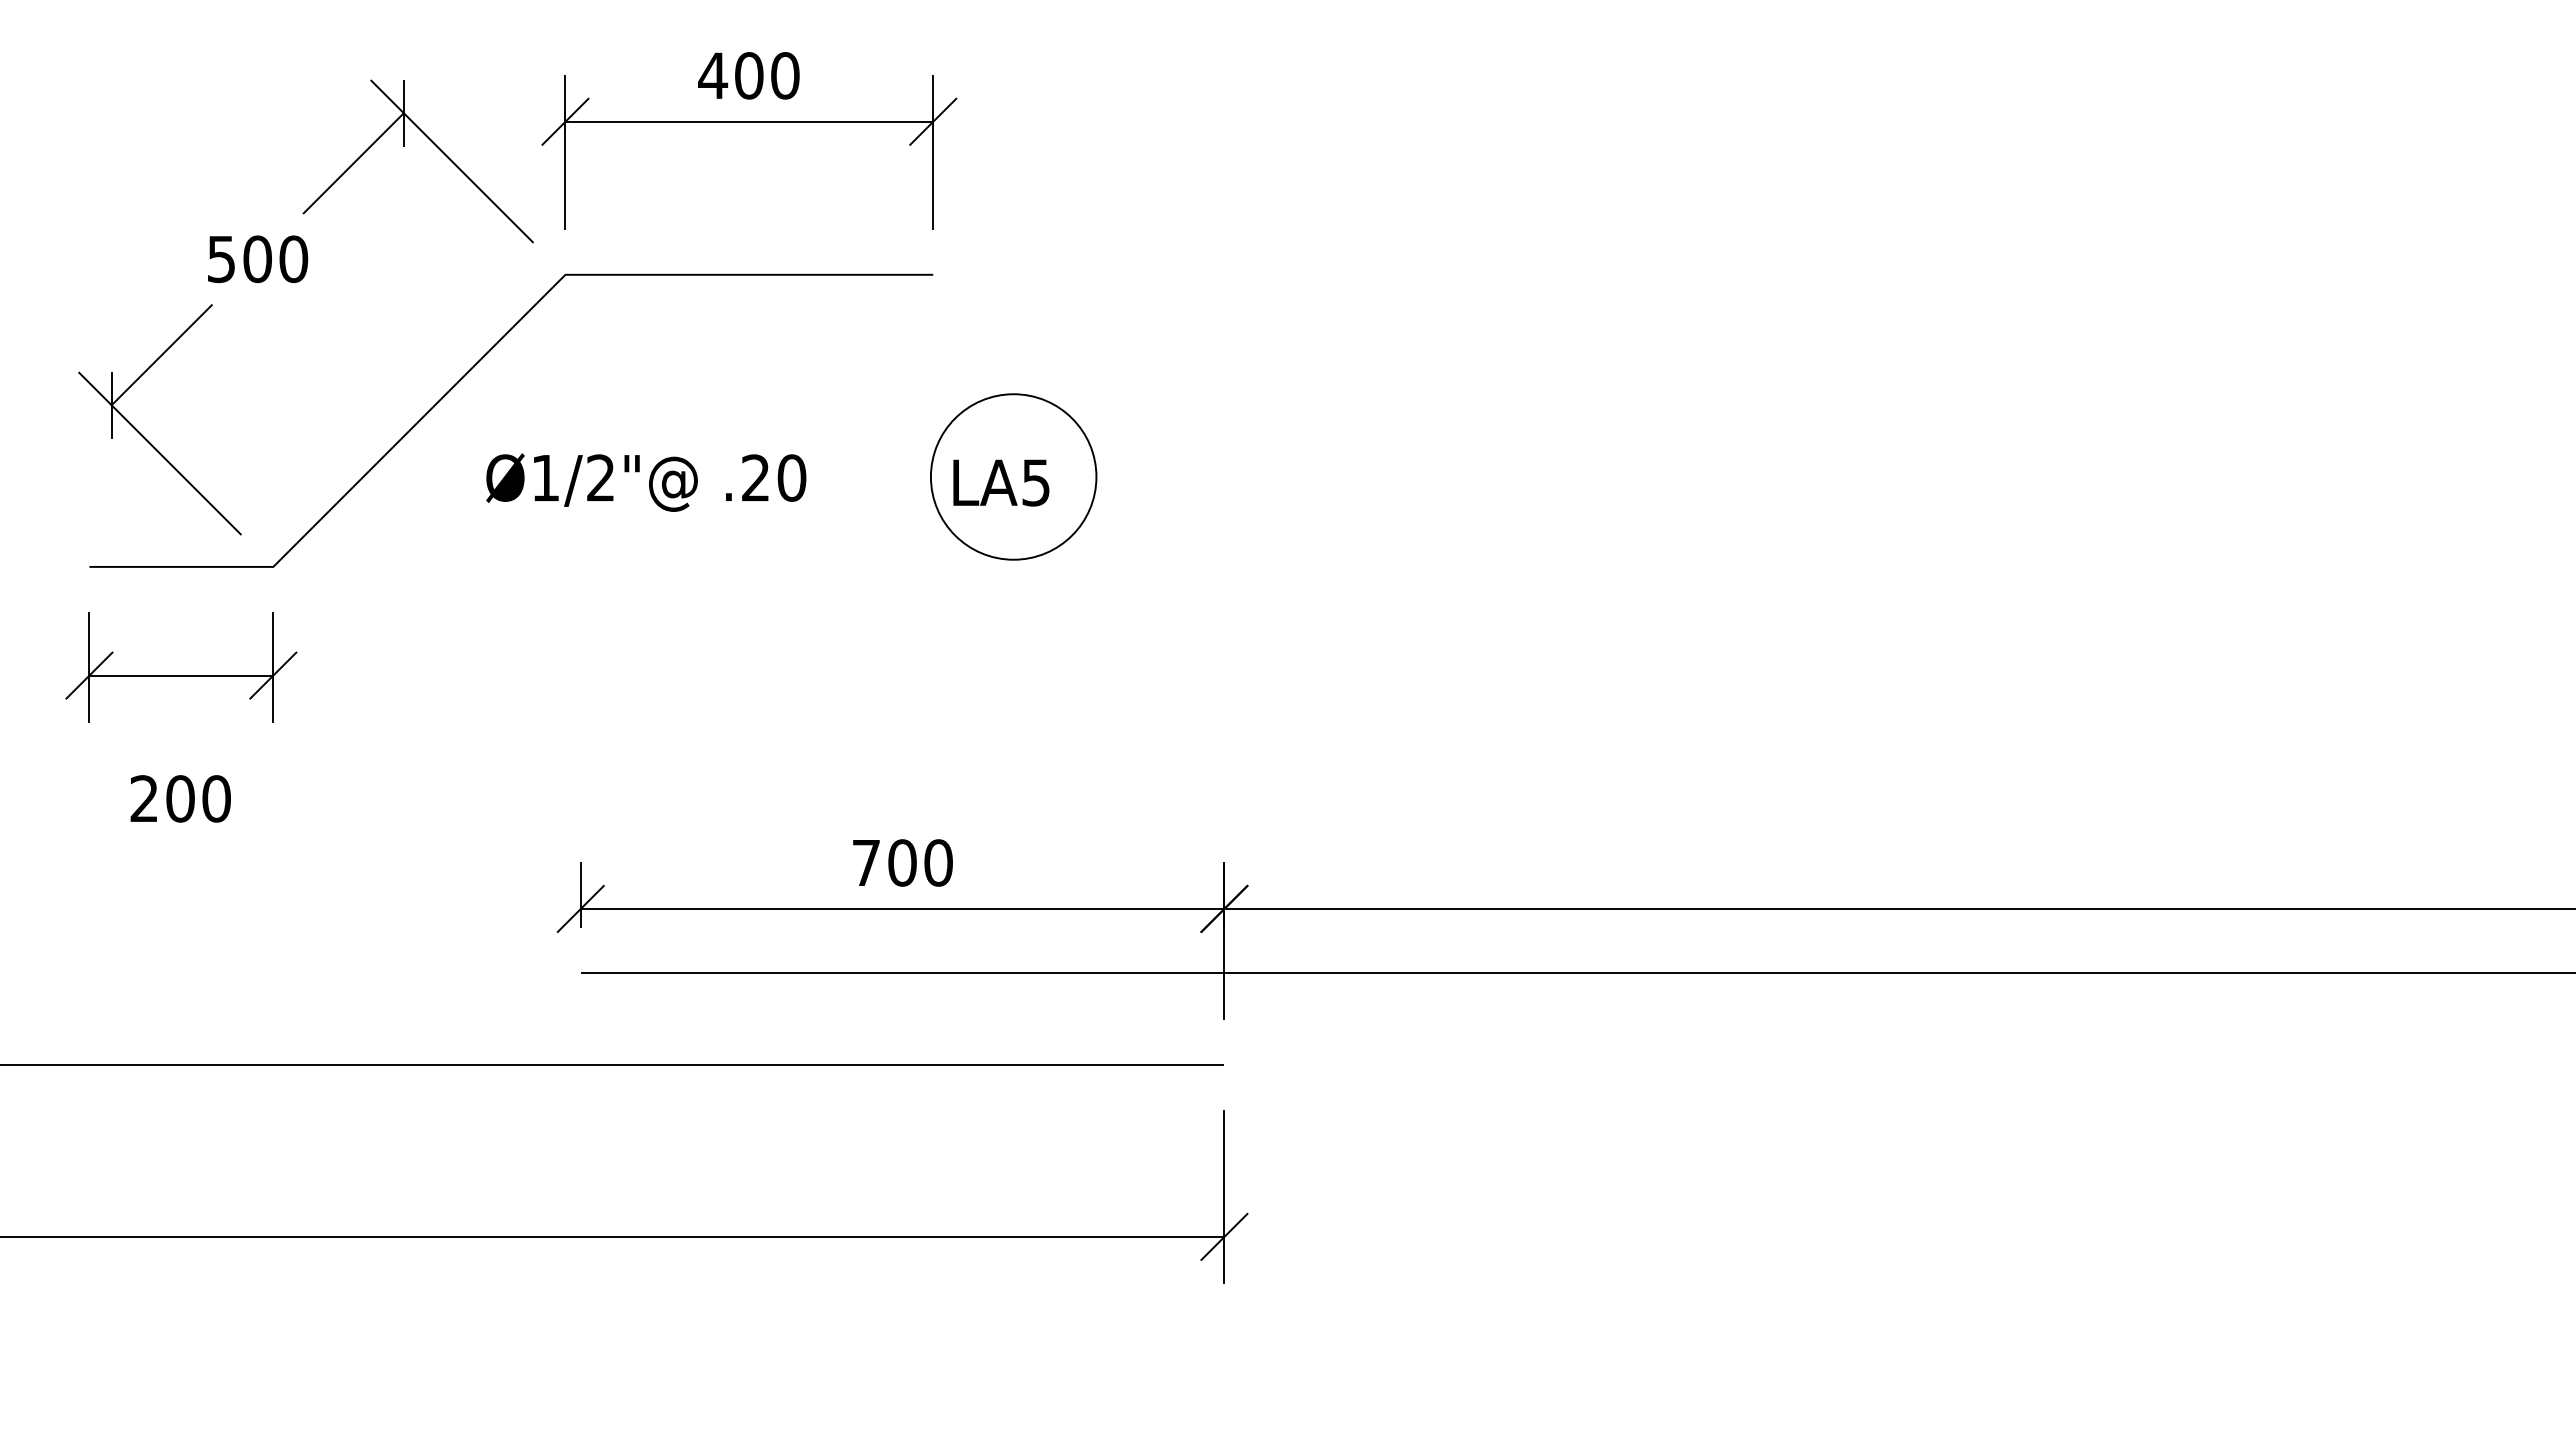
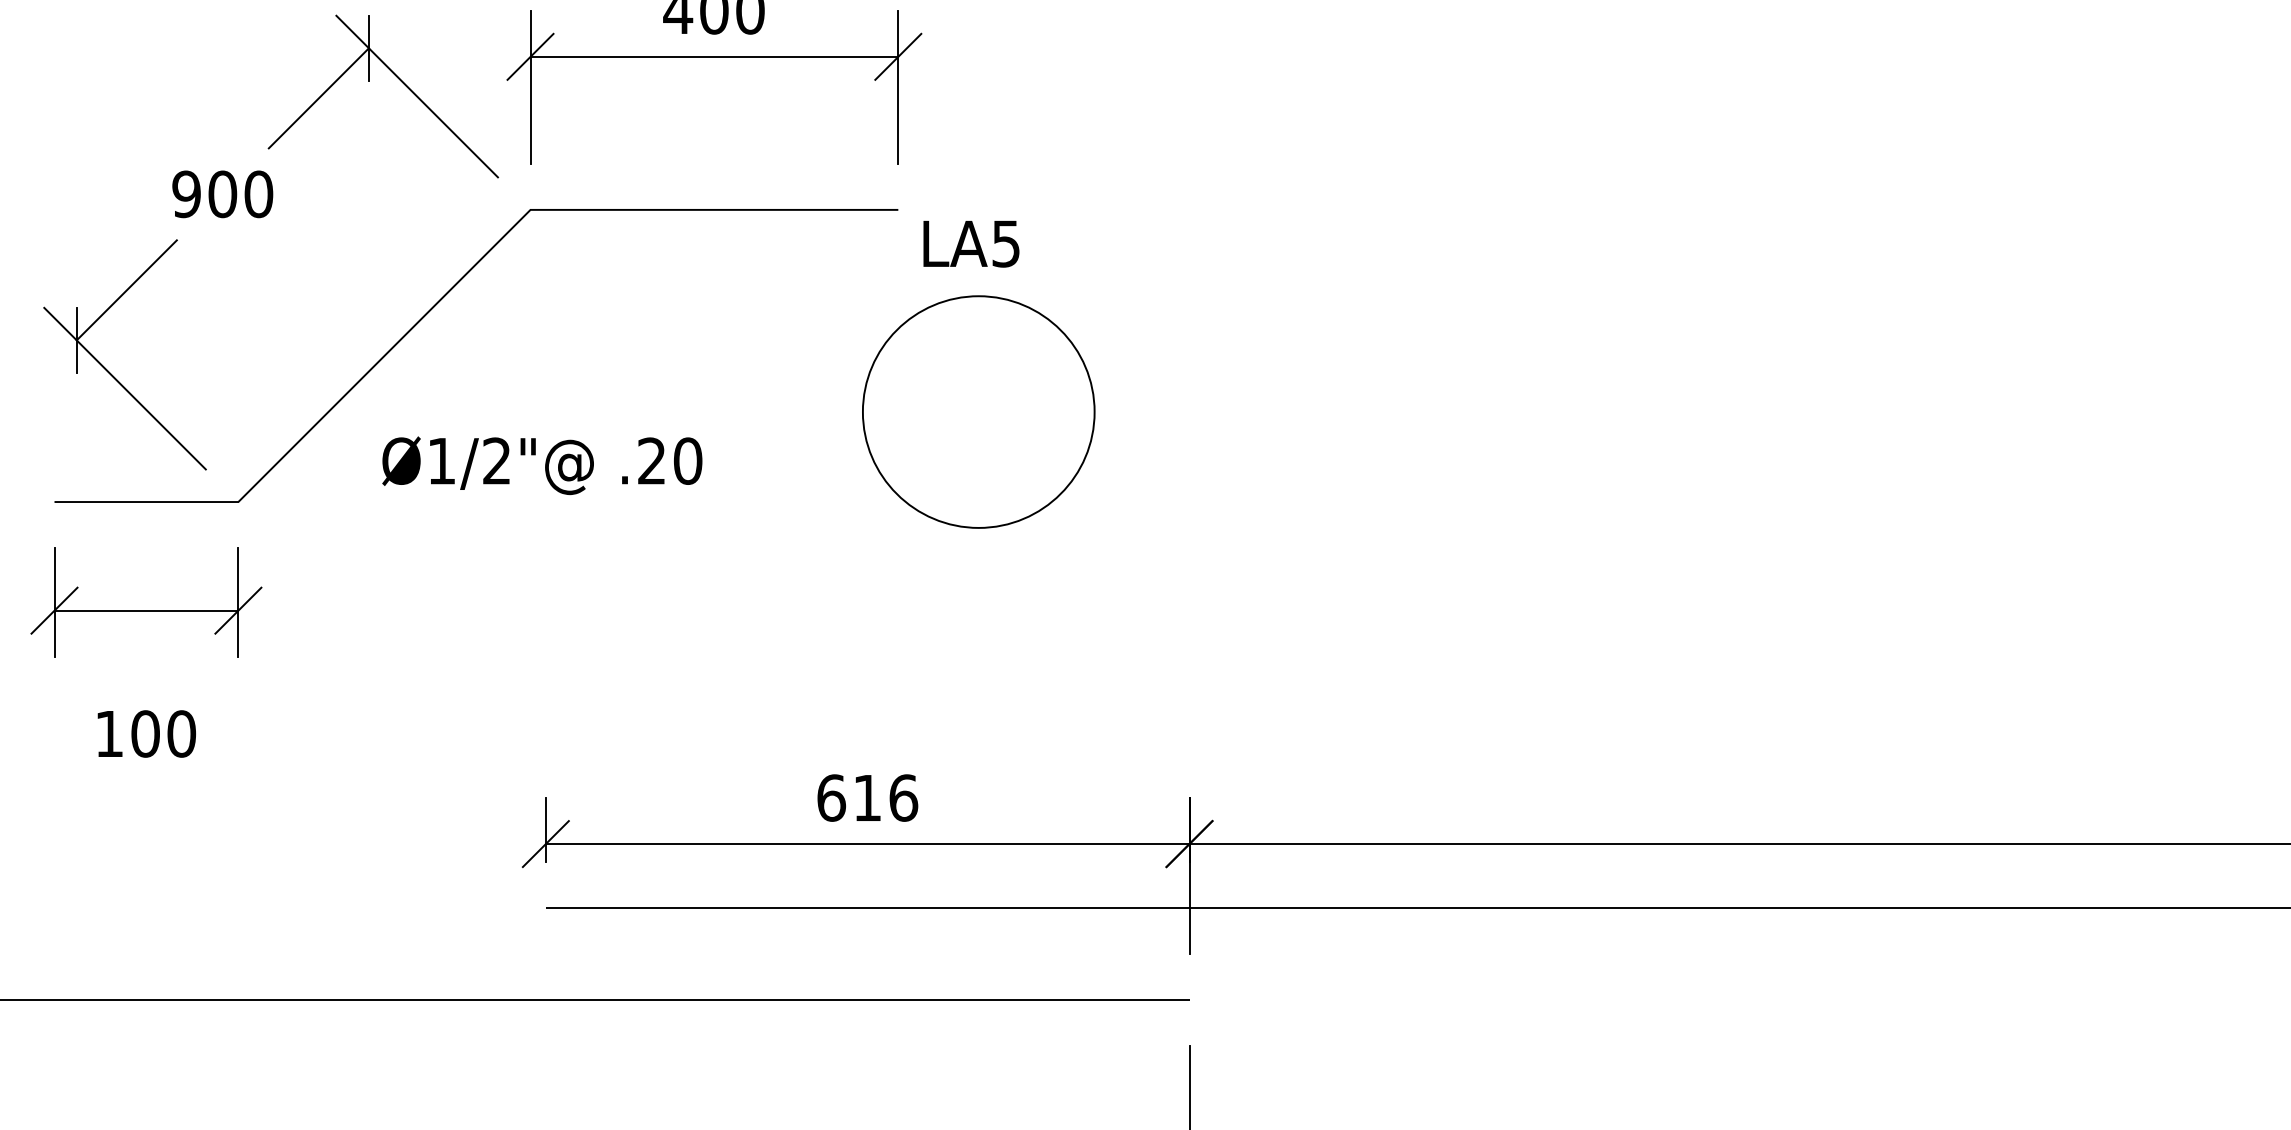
text: (221, 258) -> (186, 193), 500 -> 900
circle: (1013, 476) -> (978, 411), size x1.4
text: (646, 482) -> (542, 465), moved
text: (1001, 482) -> (971, 243), moved
text: (143, 798) -> (108, 733), 200 -> 100
text: (902, 862) -> (867, 797), 700 -> 616

